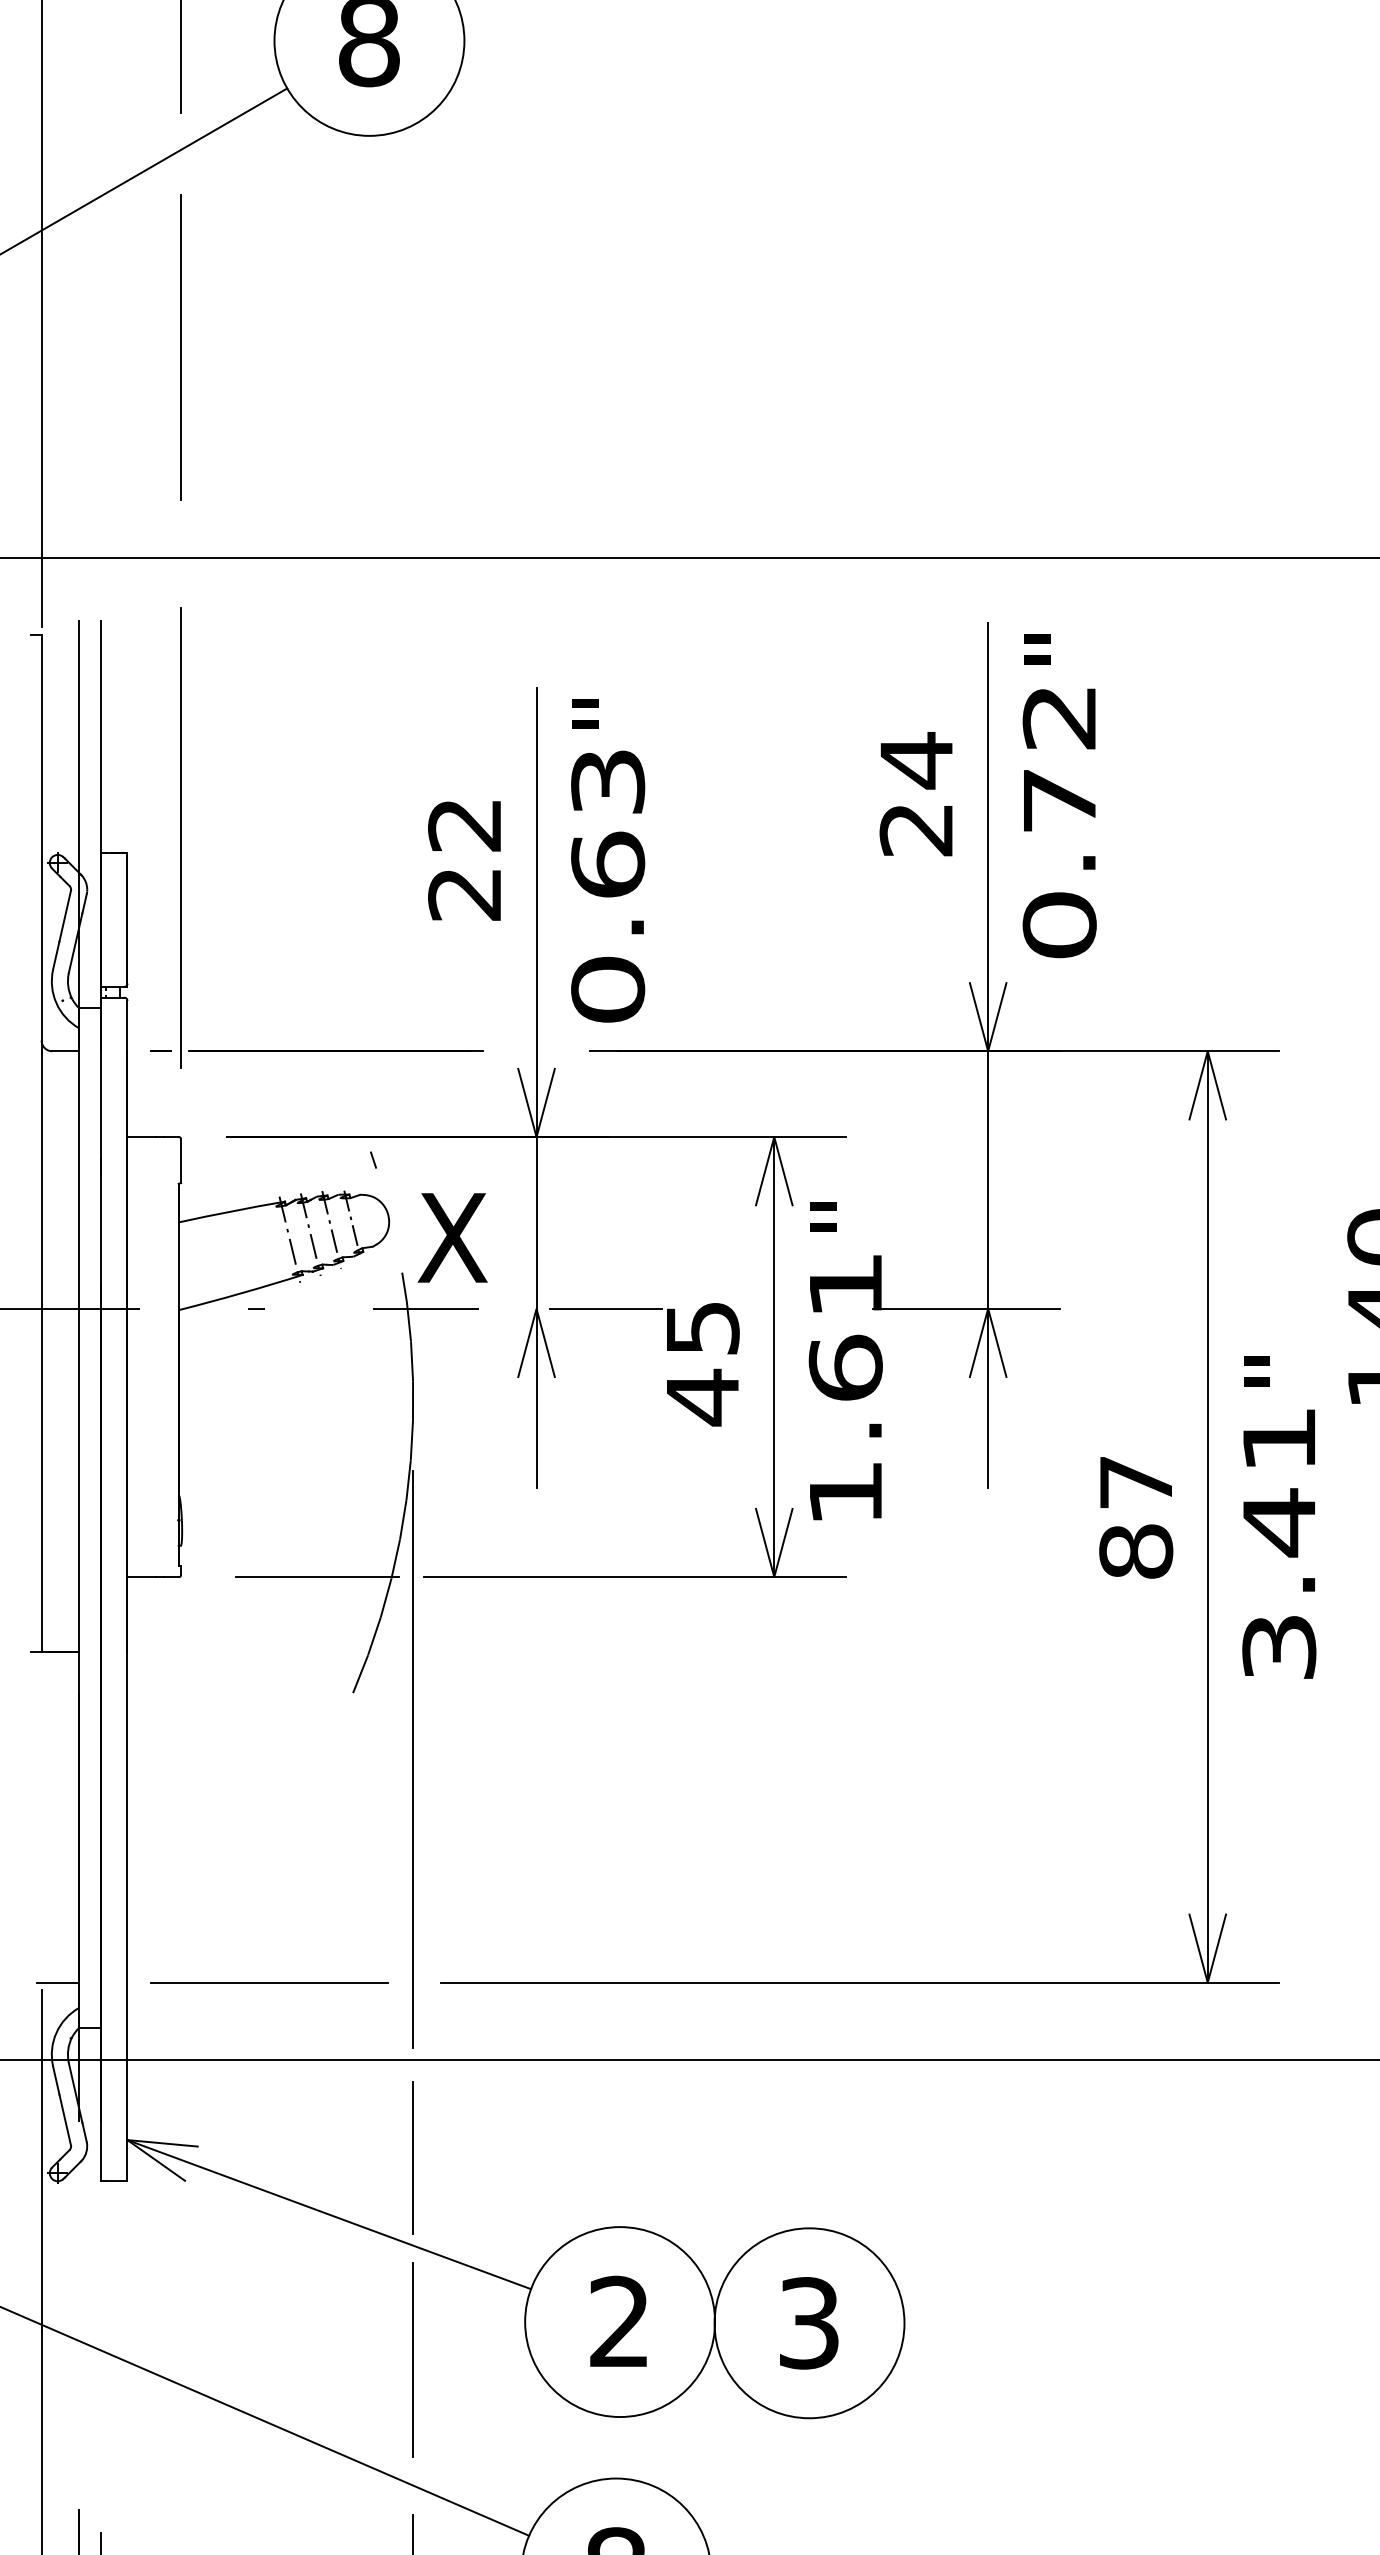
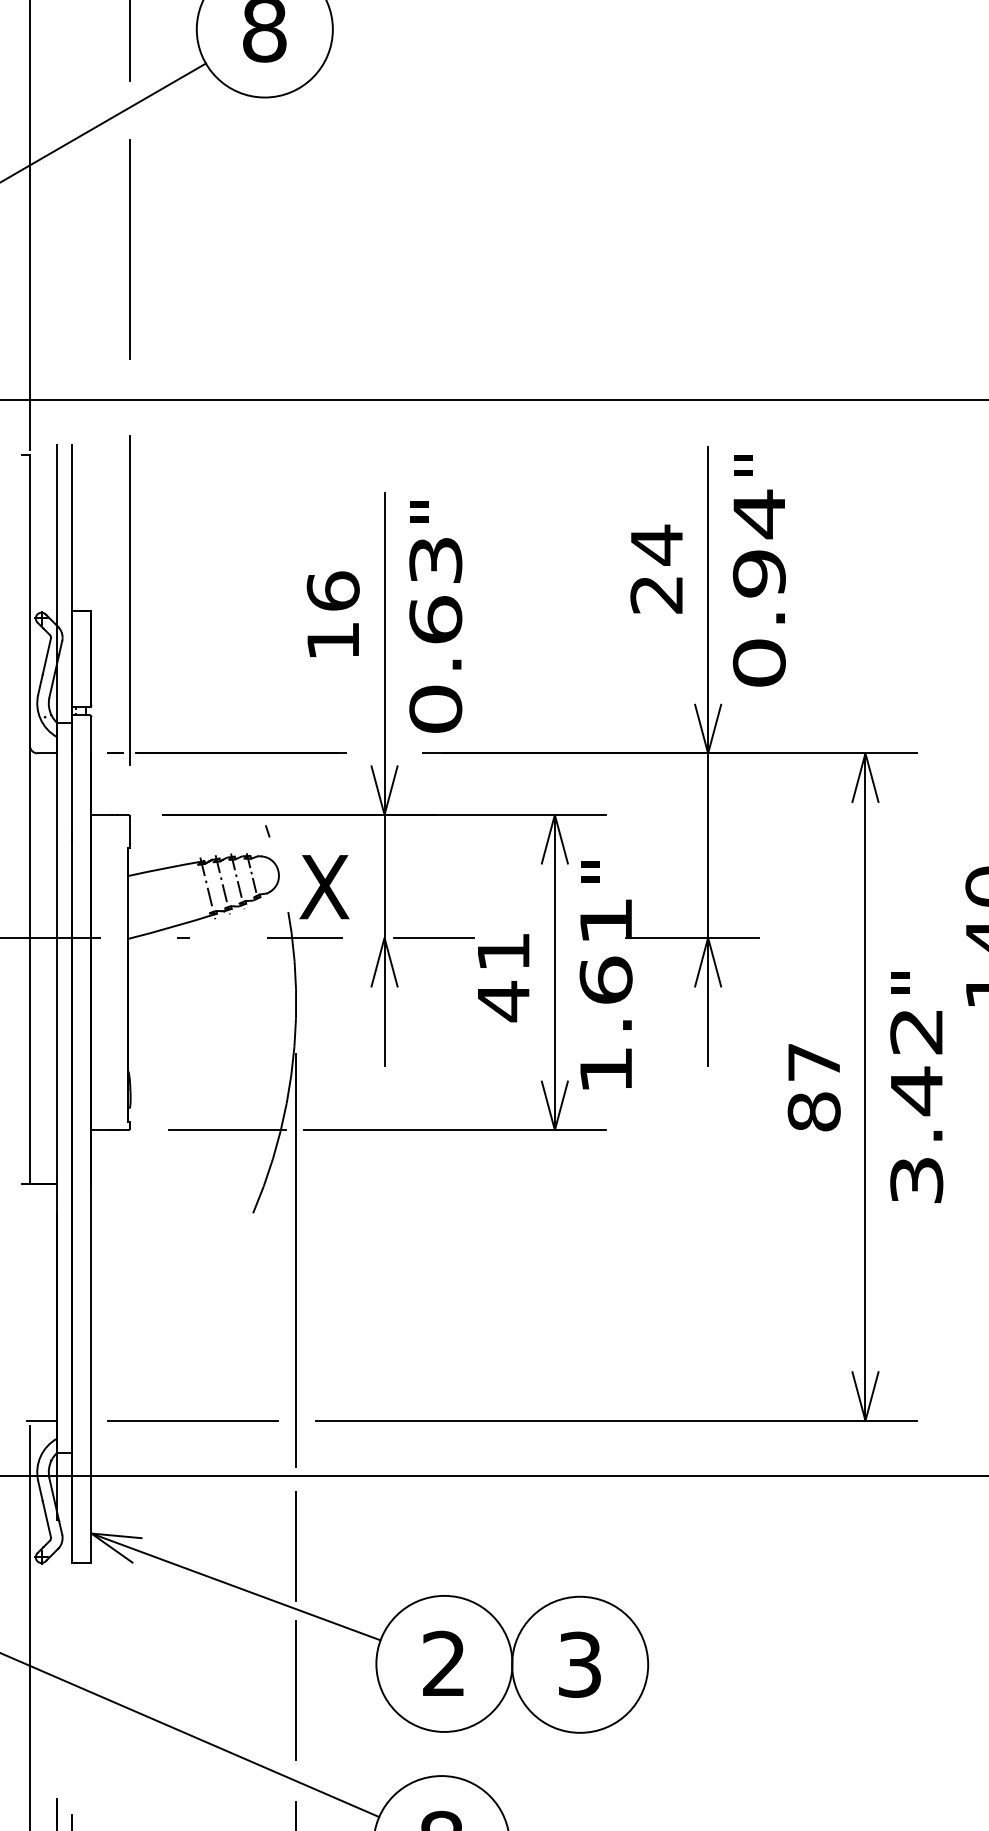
text: (1059, 758) -> (759, 543), 0.72 -> 0.94
text: (465, 858) -> (333, 615), 22 -> 16
text: (703, 1328) -> (504, 952), 45 -> 41
text: (1278, 1440) -> (916, 1032), 3.41 -> 3.42

